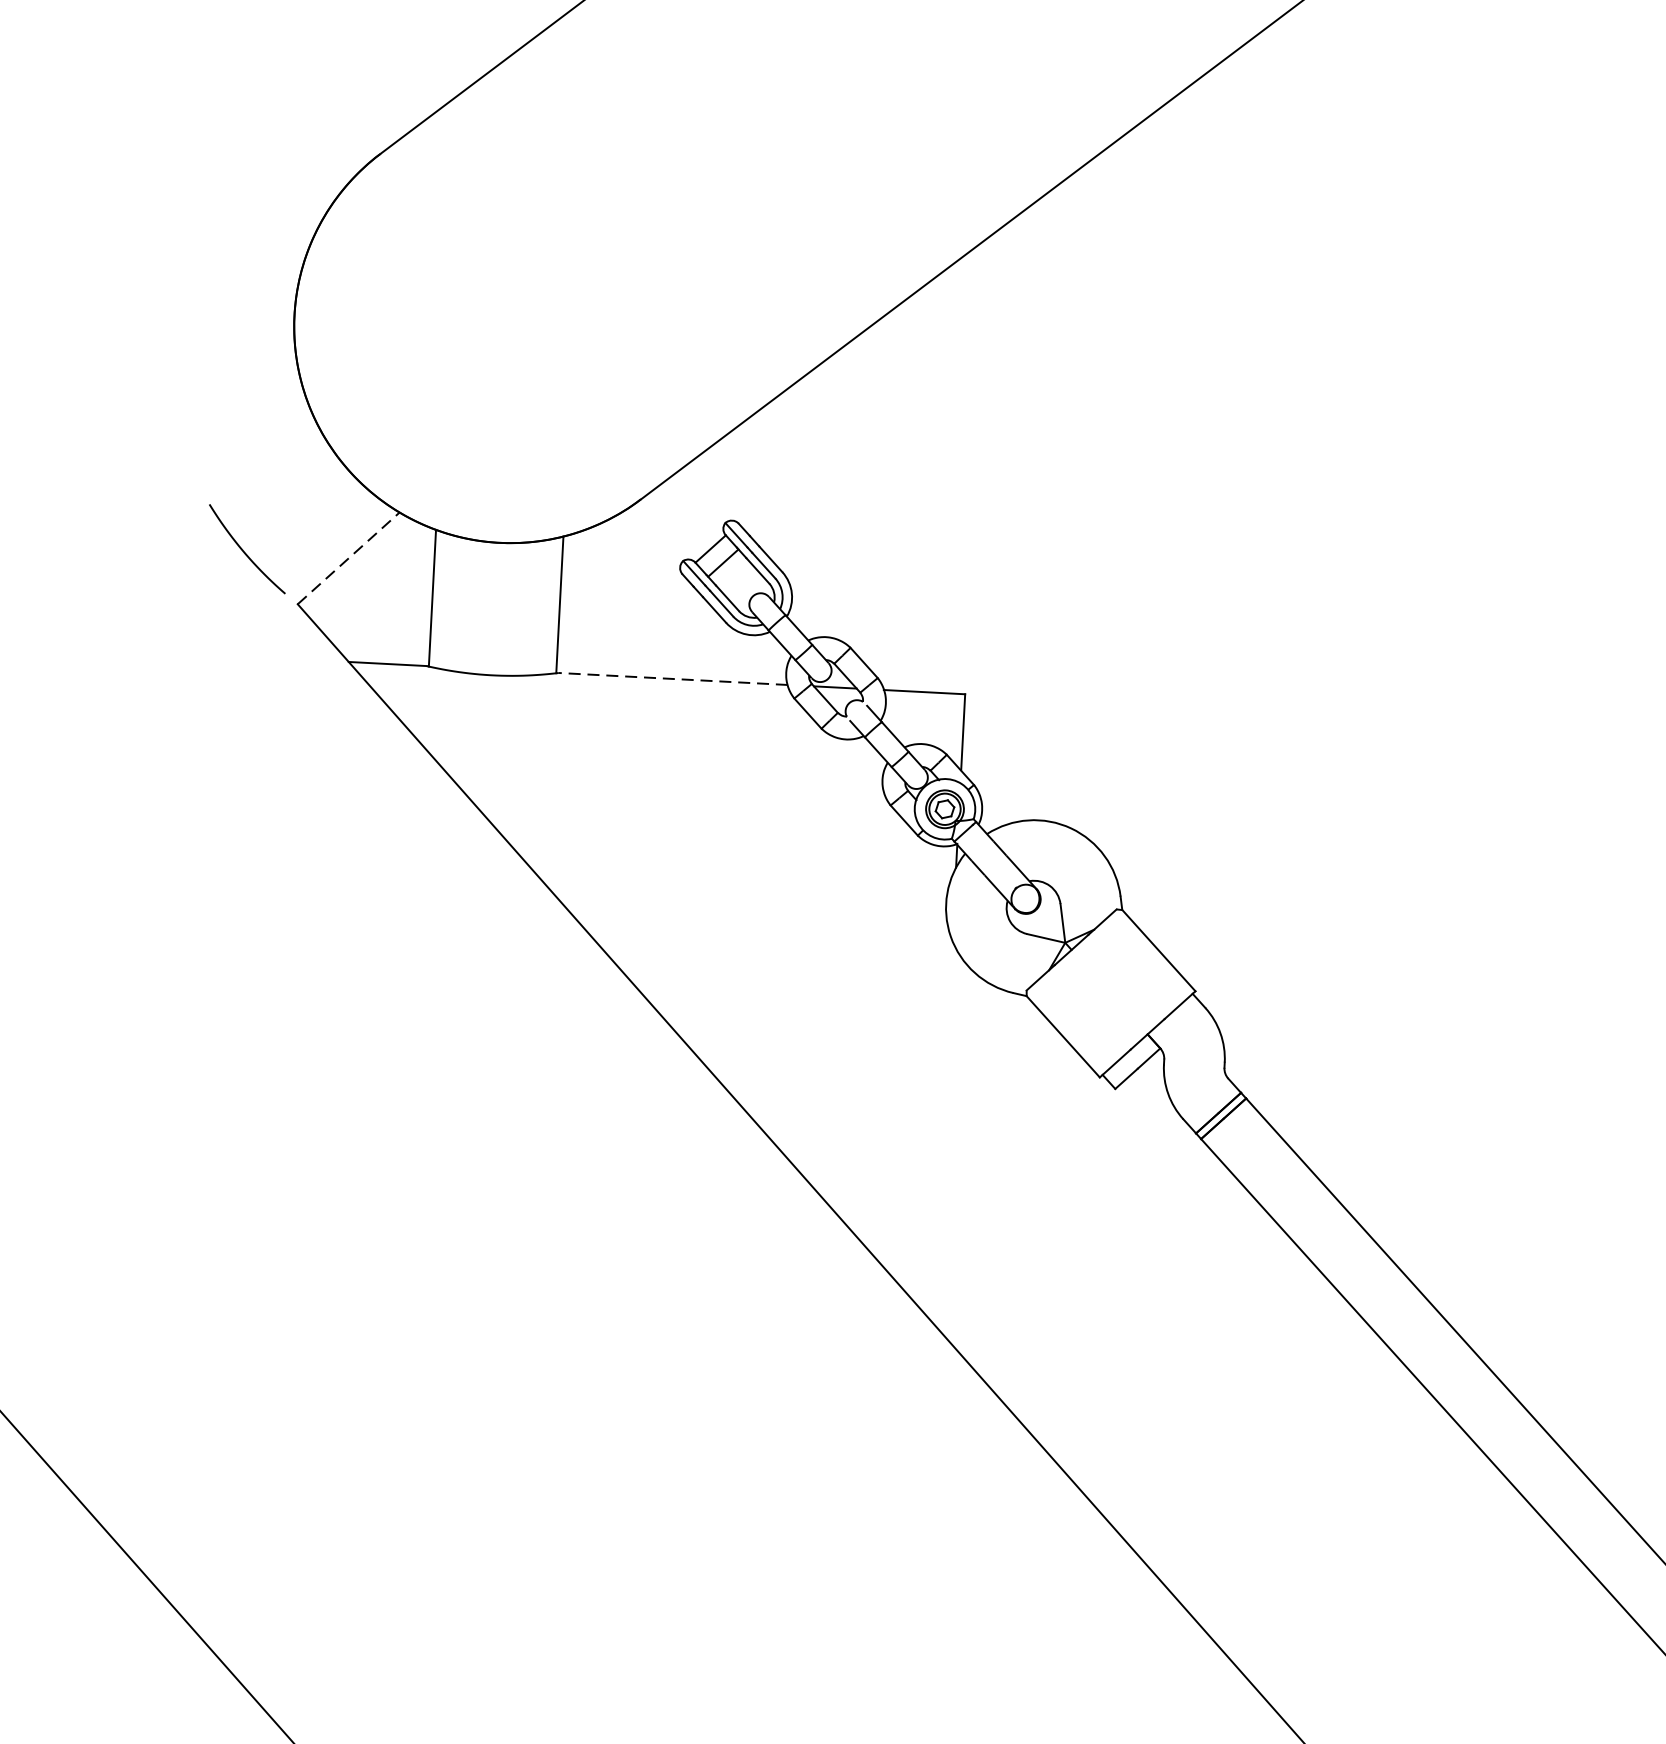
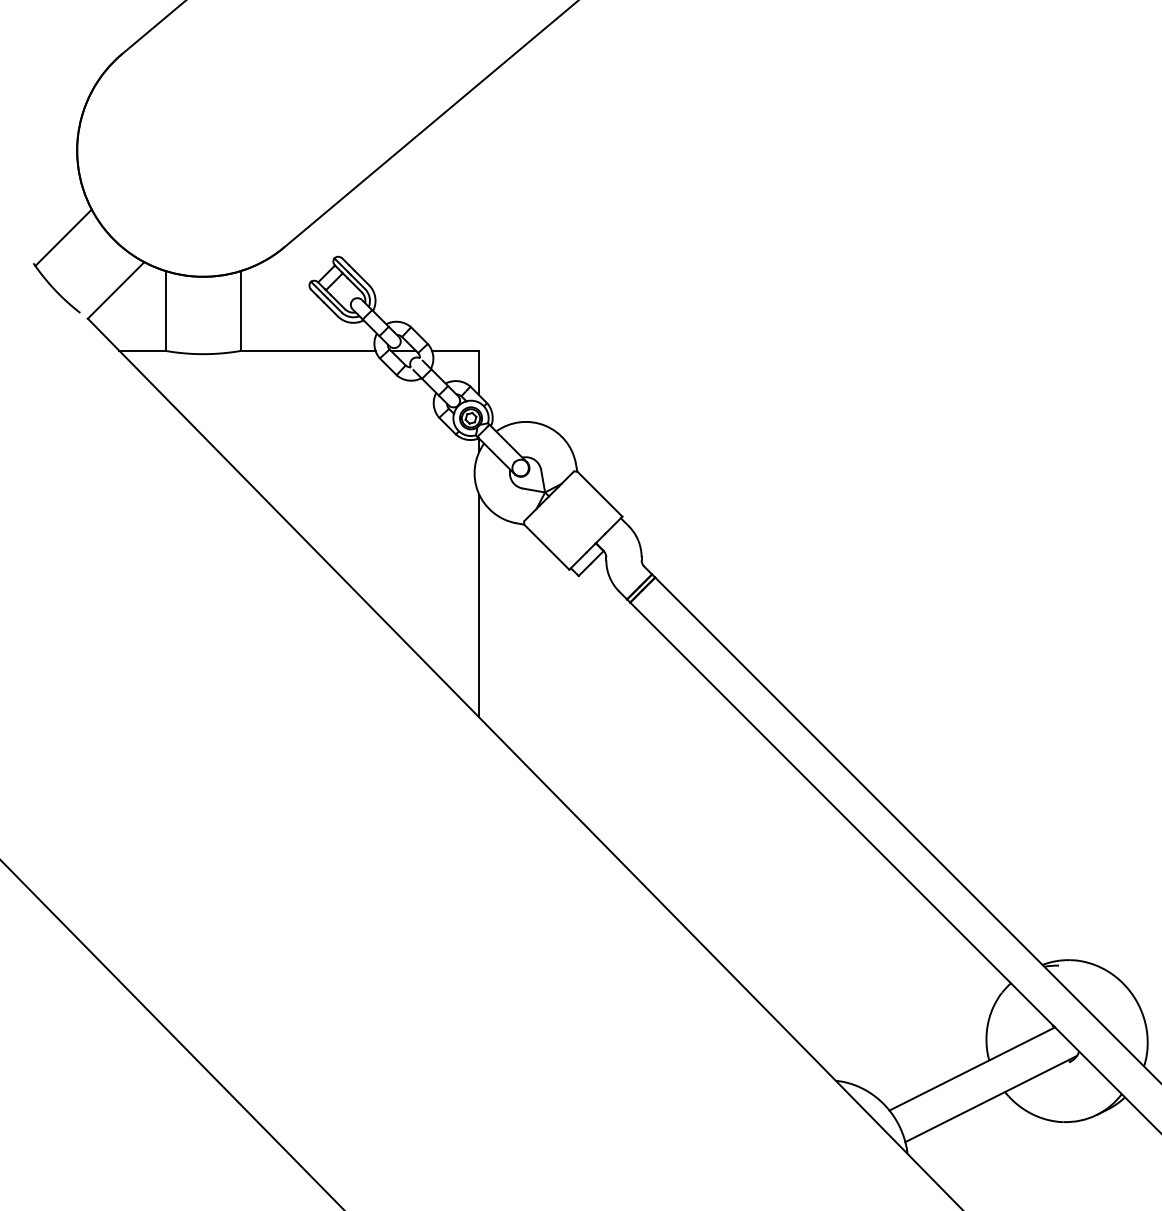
line: (263, 462) -> (63, 237), added
line: (349, 558) -> (116, 290), dashed -> solid
line: (672, 678) -> (308, 350), dashed -> solid
line: (942, 1130) -> (479, 605), added

